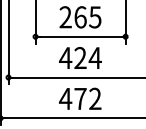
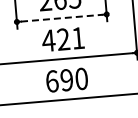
line: (80, 36) -> (61, 17), solid -> dashed
text: (94, 57) -> (77, 37), 424 -> 421
text: (80, 98) -> (66, 79), 472 -> 690

